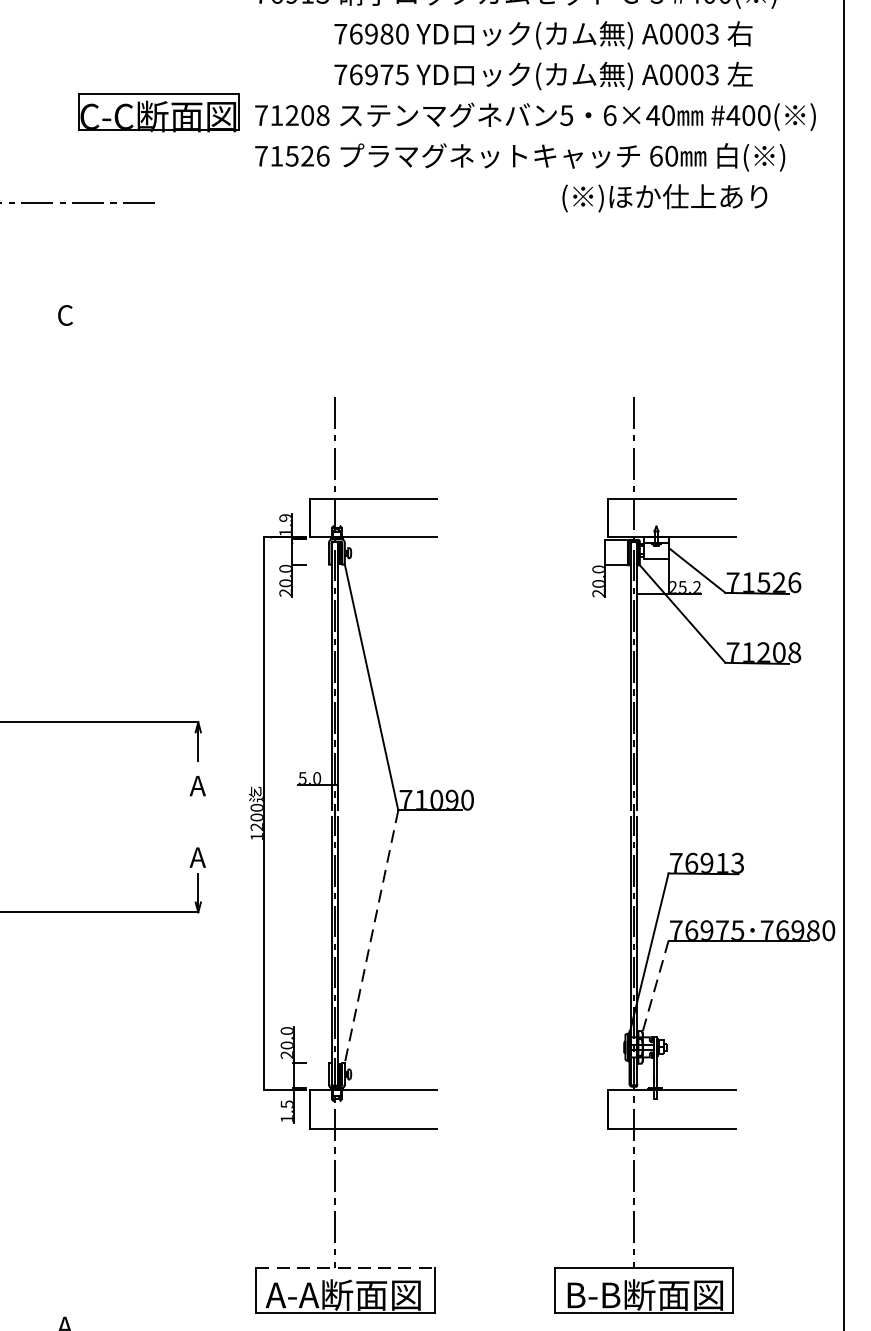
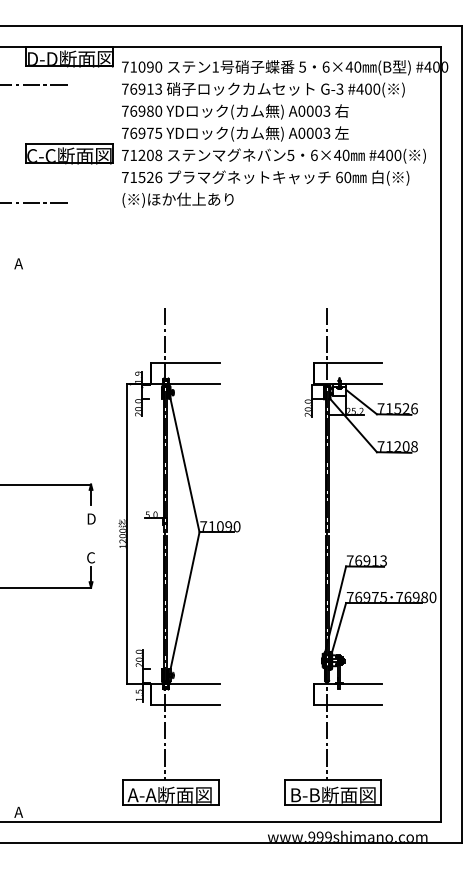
text: (543, 54) -> (235, 122), moved
text: (663, 196) -> (177, 199), moved
text: (64, 314) -> (18, 263), C -> A
text: (197, 785) -> (90, 518), A -> D
text: (197, 856) -> (90, 557), A -> C
line: (370, 938) -> (184, 601), dashed -> solid
line: (656, 984) -> (339, 626), dashed -> solid
line: (346, 1268) -> (171, 780), dashed -> solid

